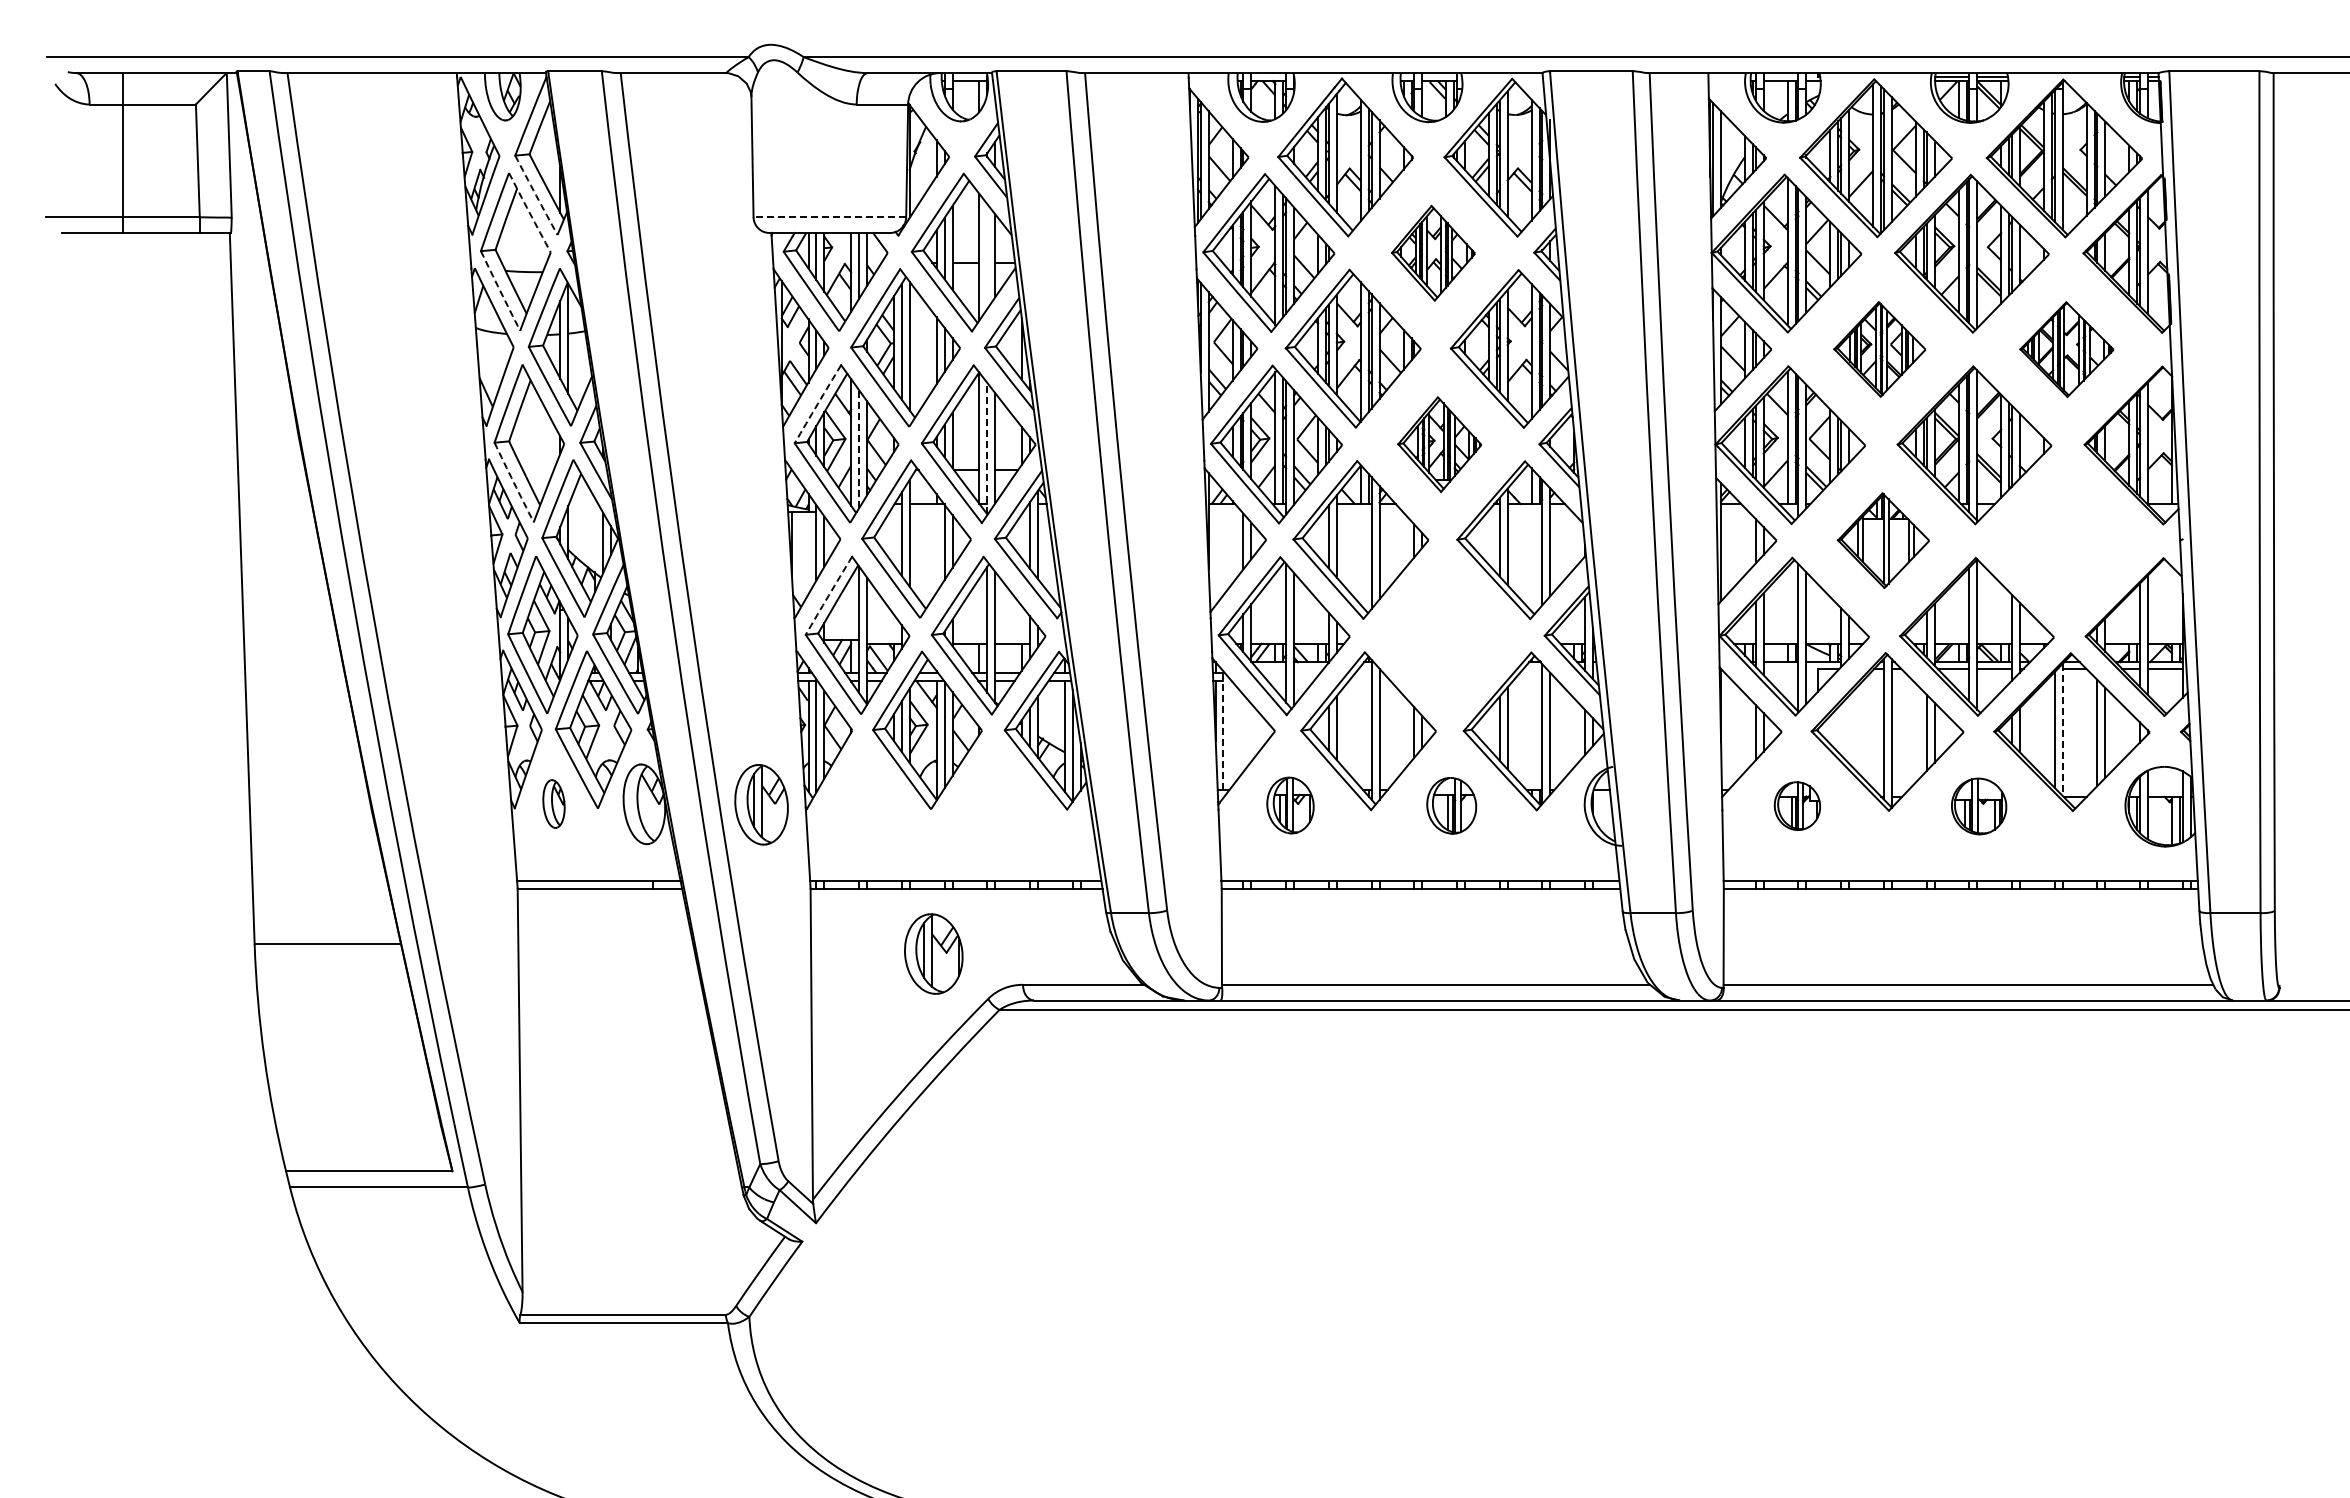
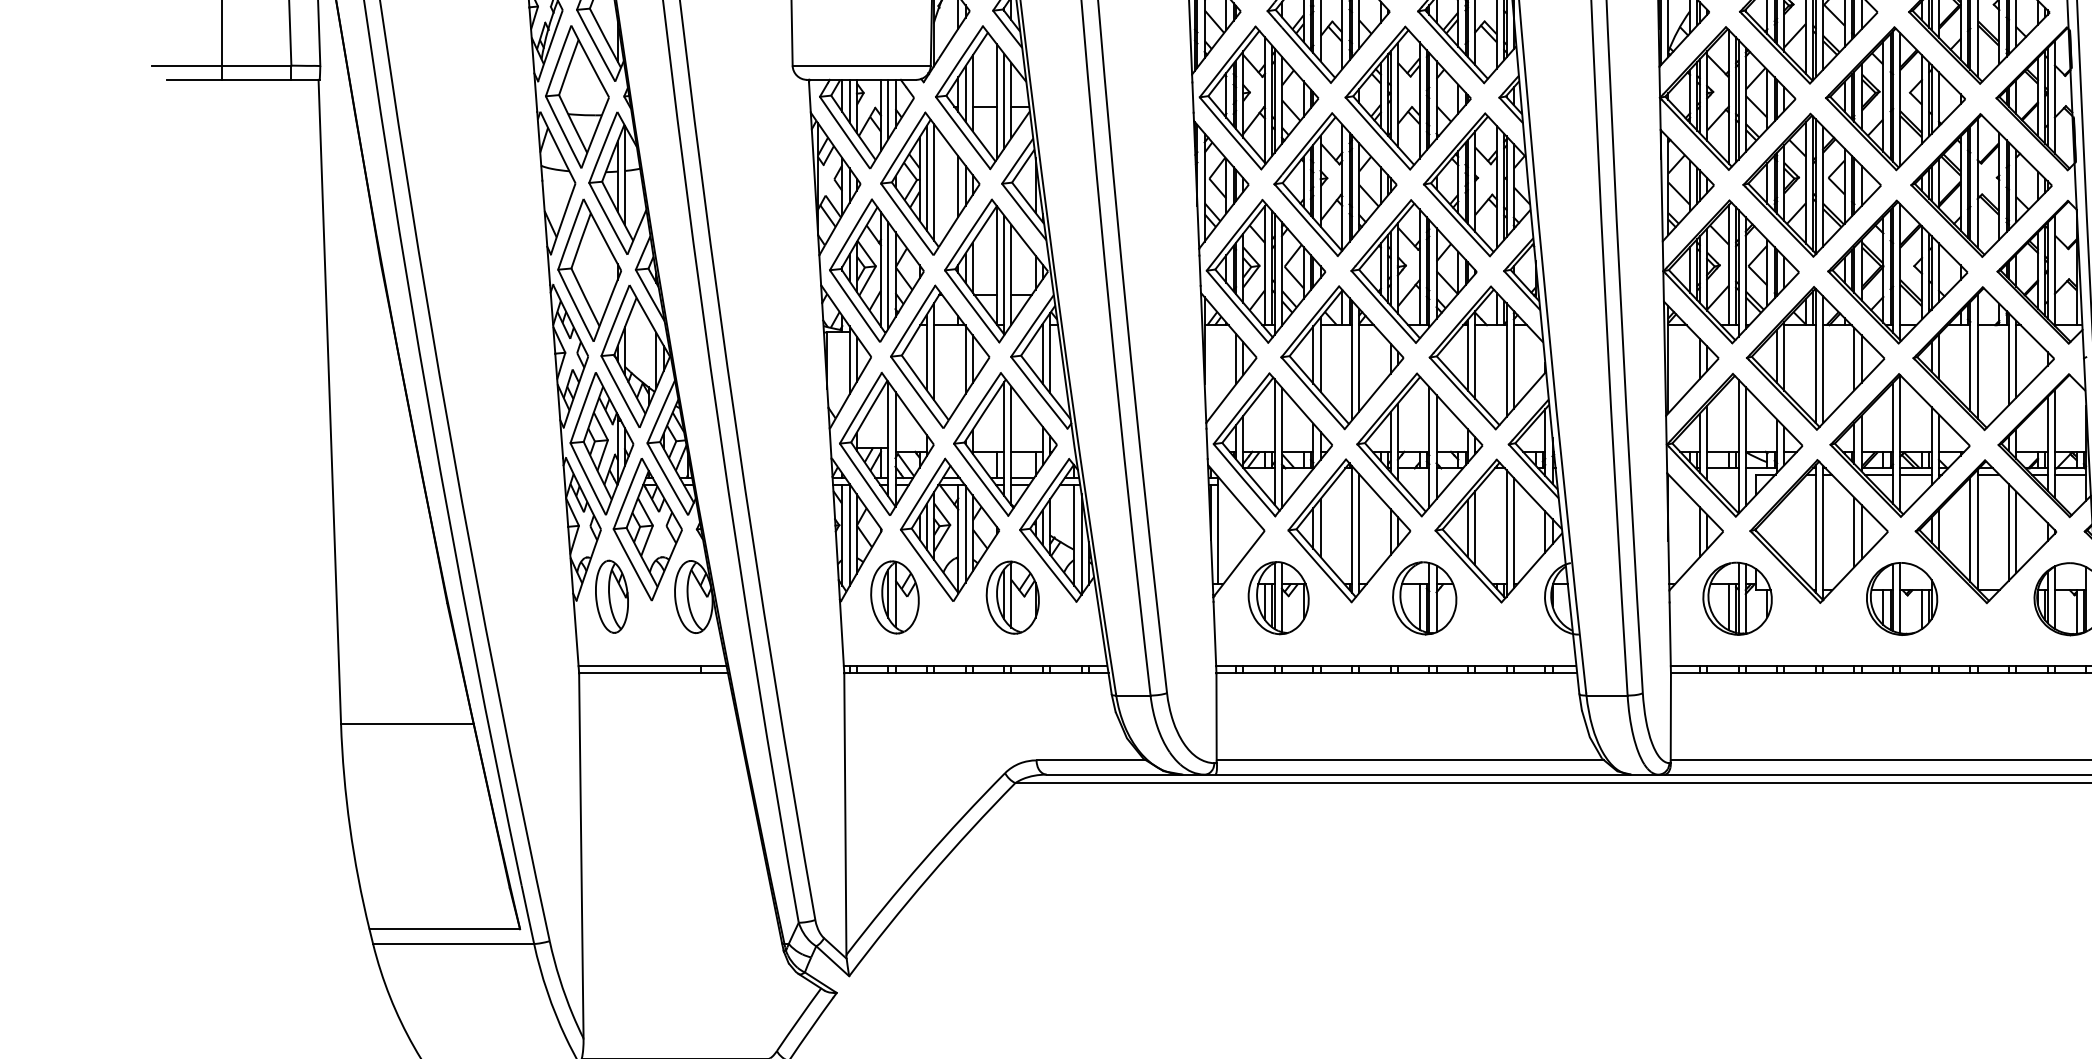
arc: (536, 195) -> (596, 45), dashed -> solid
arc: (529, 212) -> (589, 61), dashed -> solid
line: (829, 217) -> (861, 65), dashed -> solid
part: (1433, 253) -> (1408, 98), size x1.67
line: (987, 256) -> (1004, 101), added
arc: (500, 291) -> (563, 132), dashed -> solid
part: (1879, 349) -> (1811, 185), size x1.67
part: (2066, 349) -> (1981, 185), size x1.67
arc: (817, 404) -> (850, 235), dashed -> solid
part: (1439, 444) -> (1413, 271), size x1.67
line: (987, 448) -> (1004, 274), dashed -> solid
line: (859, 449) -> (888, 275), dashed -> solid
arc: (513, 482) -> (575, 305), dashed -> solid
part: (1883, 540) -> (1815, 358), size x1.67
part: (2068, 540) -> (1982, 358), added
arc: (828, 595) -> (860, 408), dashed -> solid
part: (1446, 636) -> (1419, 445), added
line: (2062, 729) -> (1977, 529), dashed -> solid
line: (1223, 730) -> (1218, 530), dashed -> solid
part: (553, 803) -> (611, 596), size x1.67
part: (761, 804) -> (894, 597), moved
part: (1290, 805) -> (1278, 598), size x1.43
part: (1451, 805) -> (1424, 598), size x1.43
part: (1797, 805) -> (1737, 598), size x1.67
part: (1978, 806) -> (1901, 599), size x1.43
part: (933, 953) -> (1012, 597), moved

